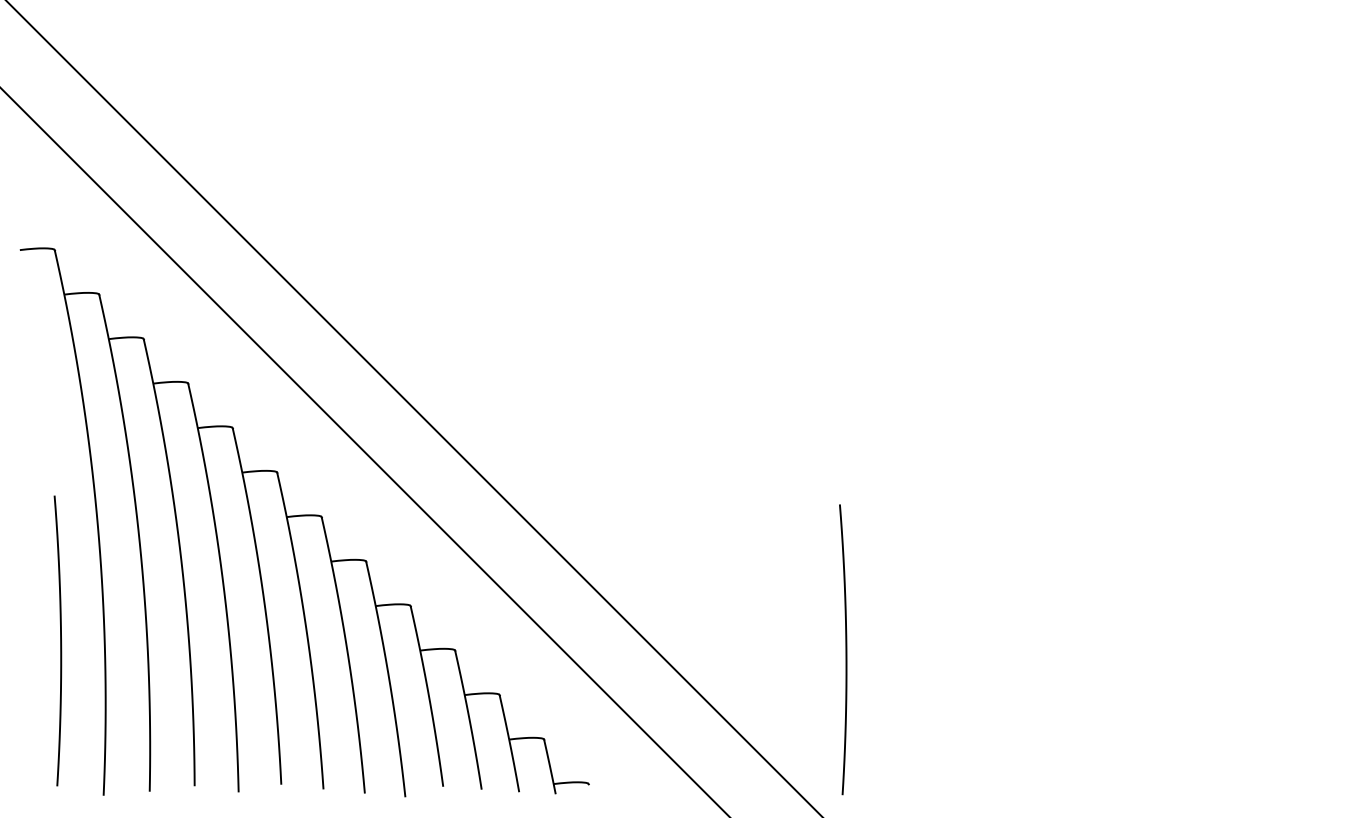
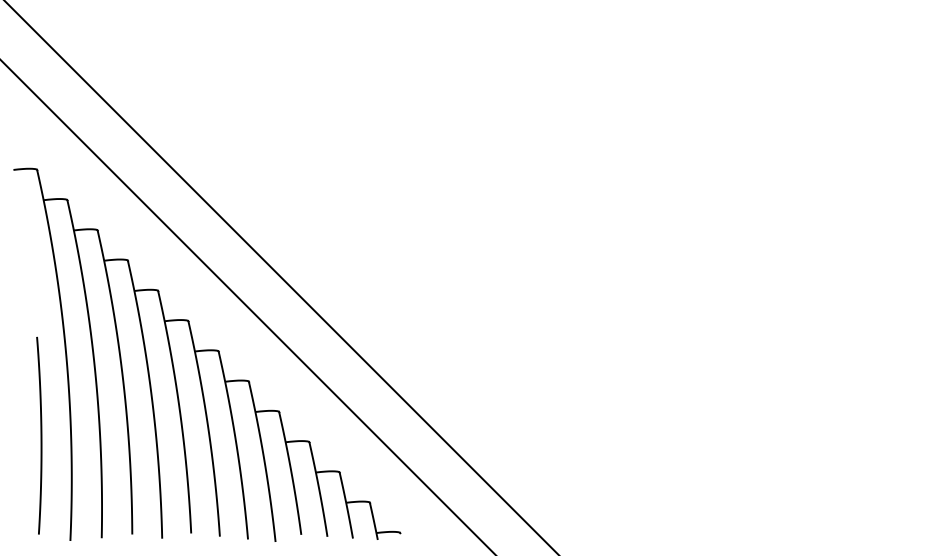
curve: (844, 649) -> (574, 441), removed

